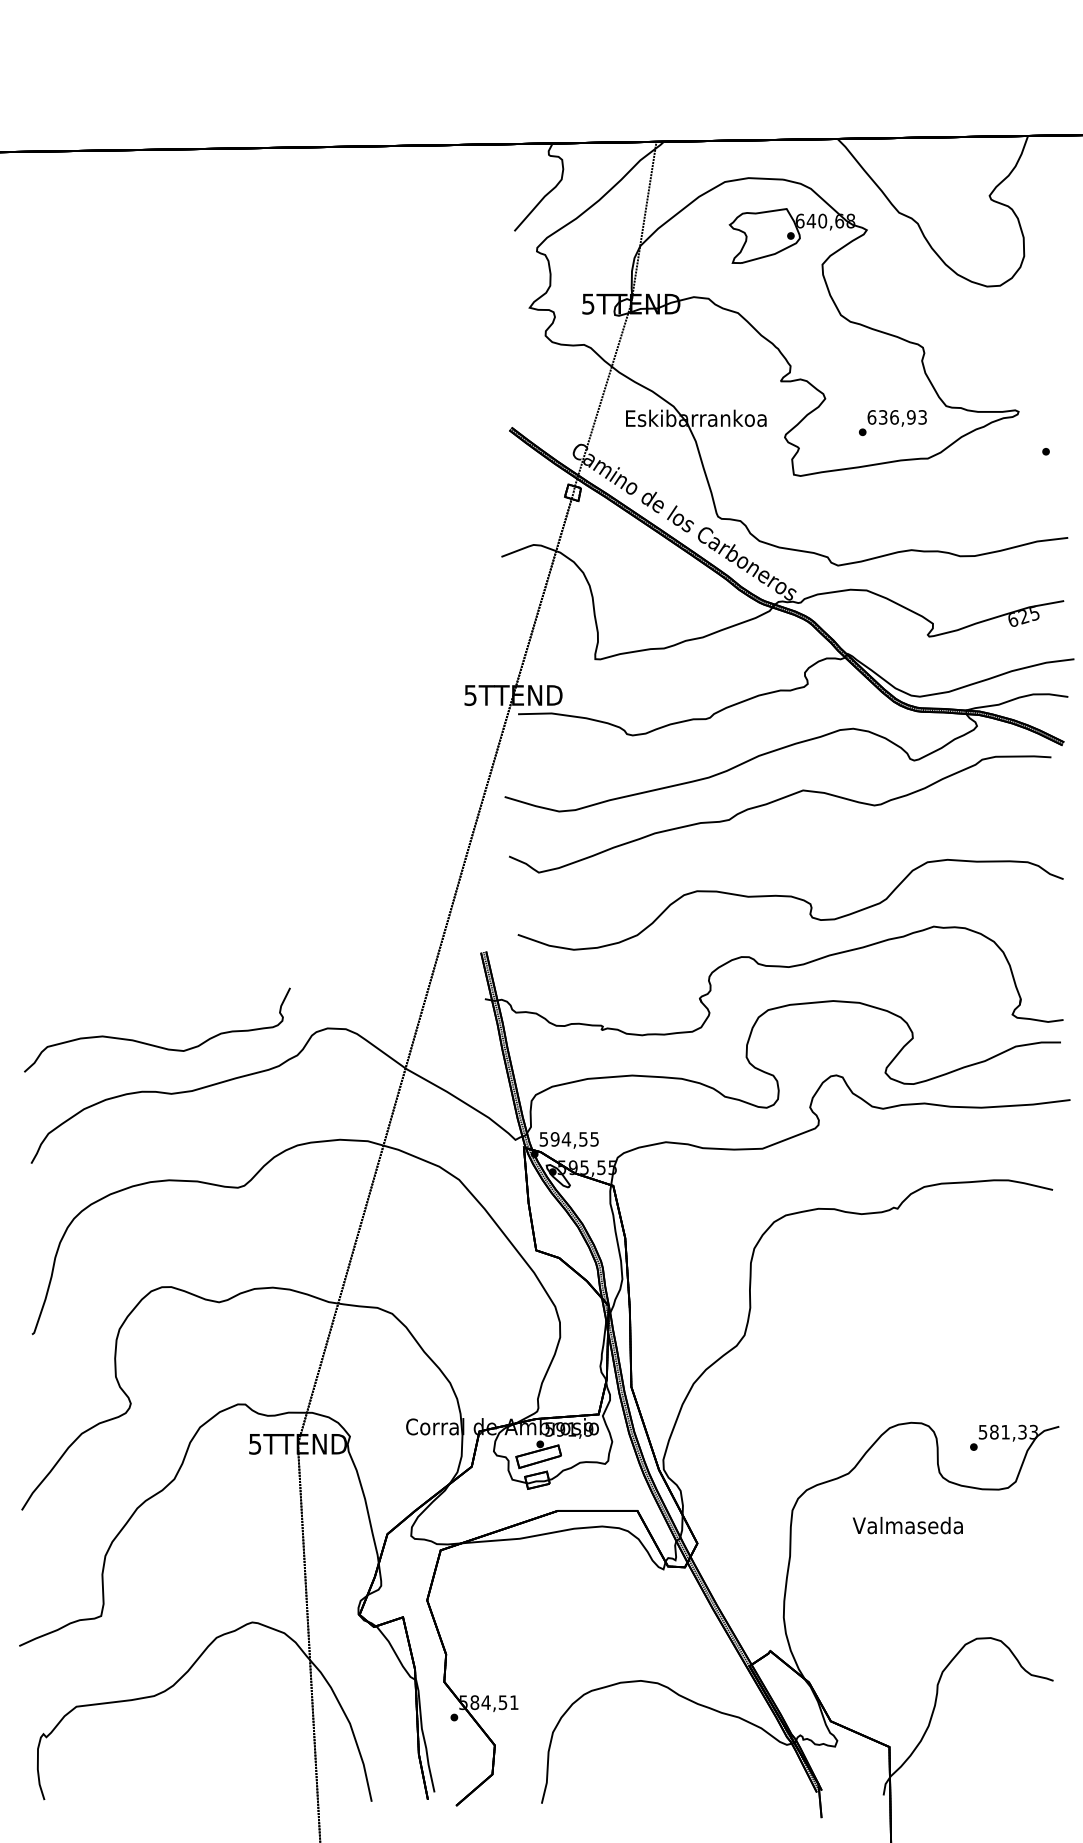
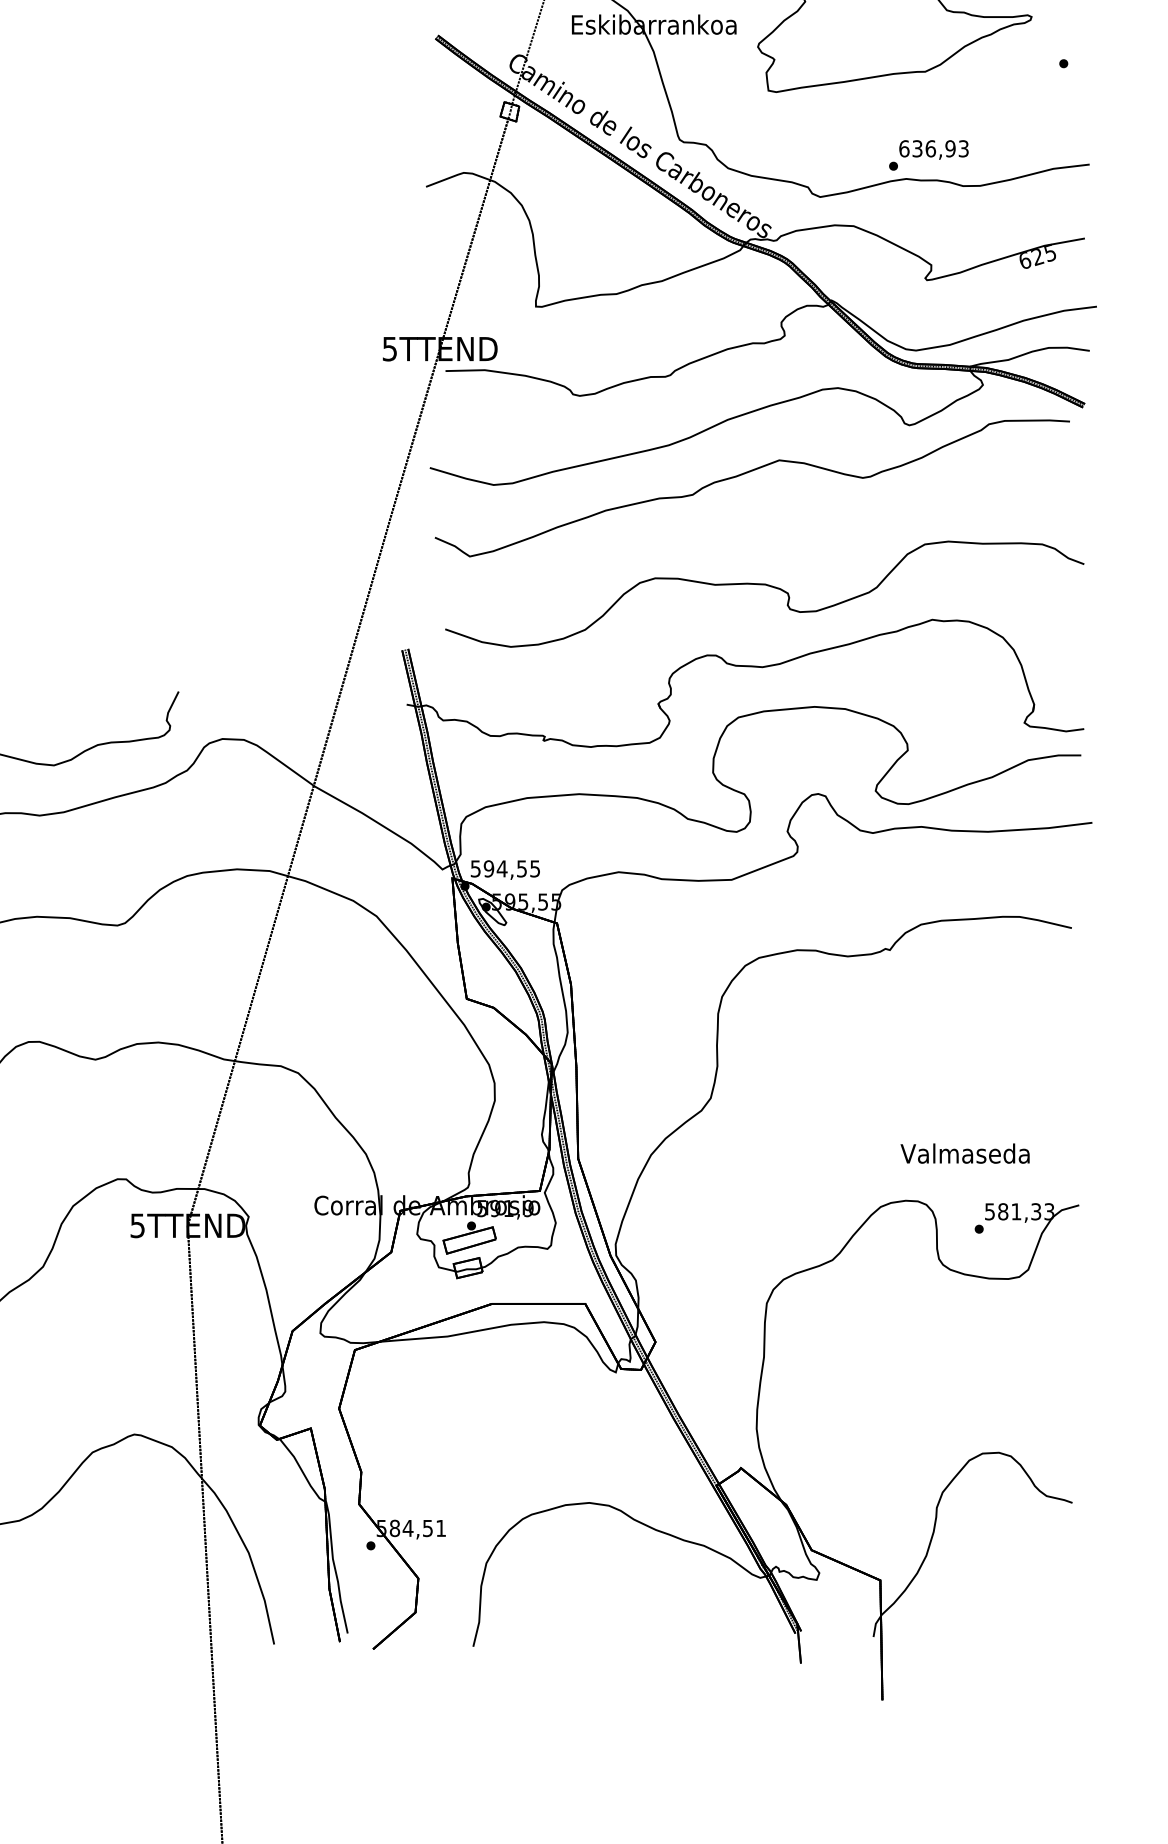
text: (892, 423) -> (928, 155), moved
text: (907, 1525) -> (964, 1153), moved

